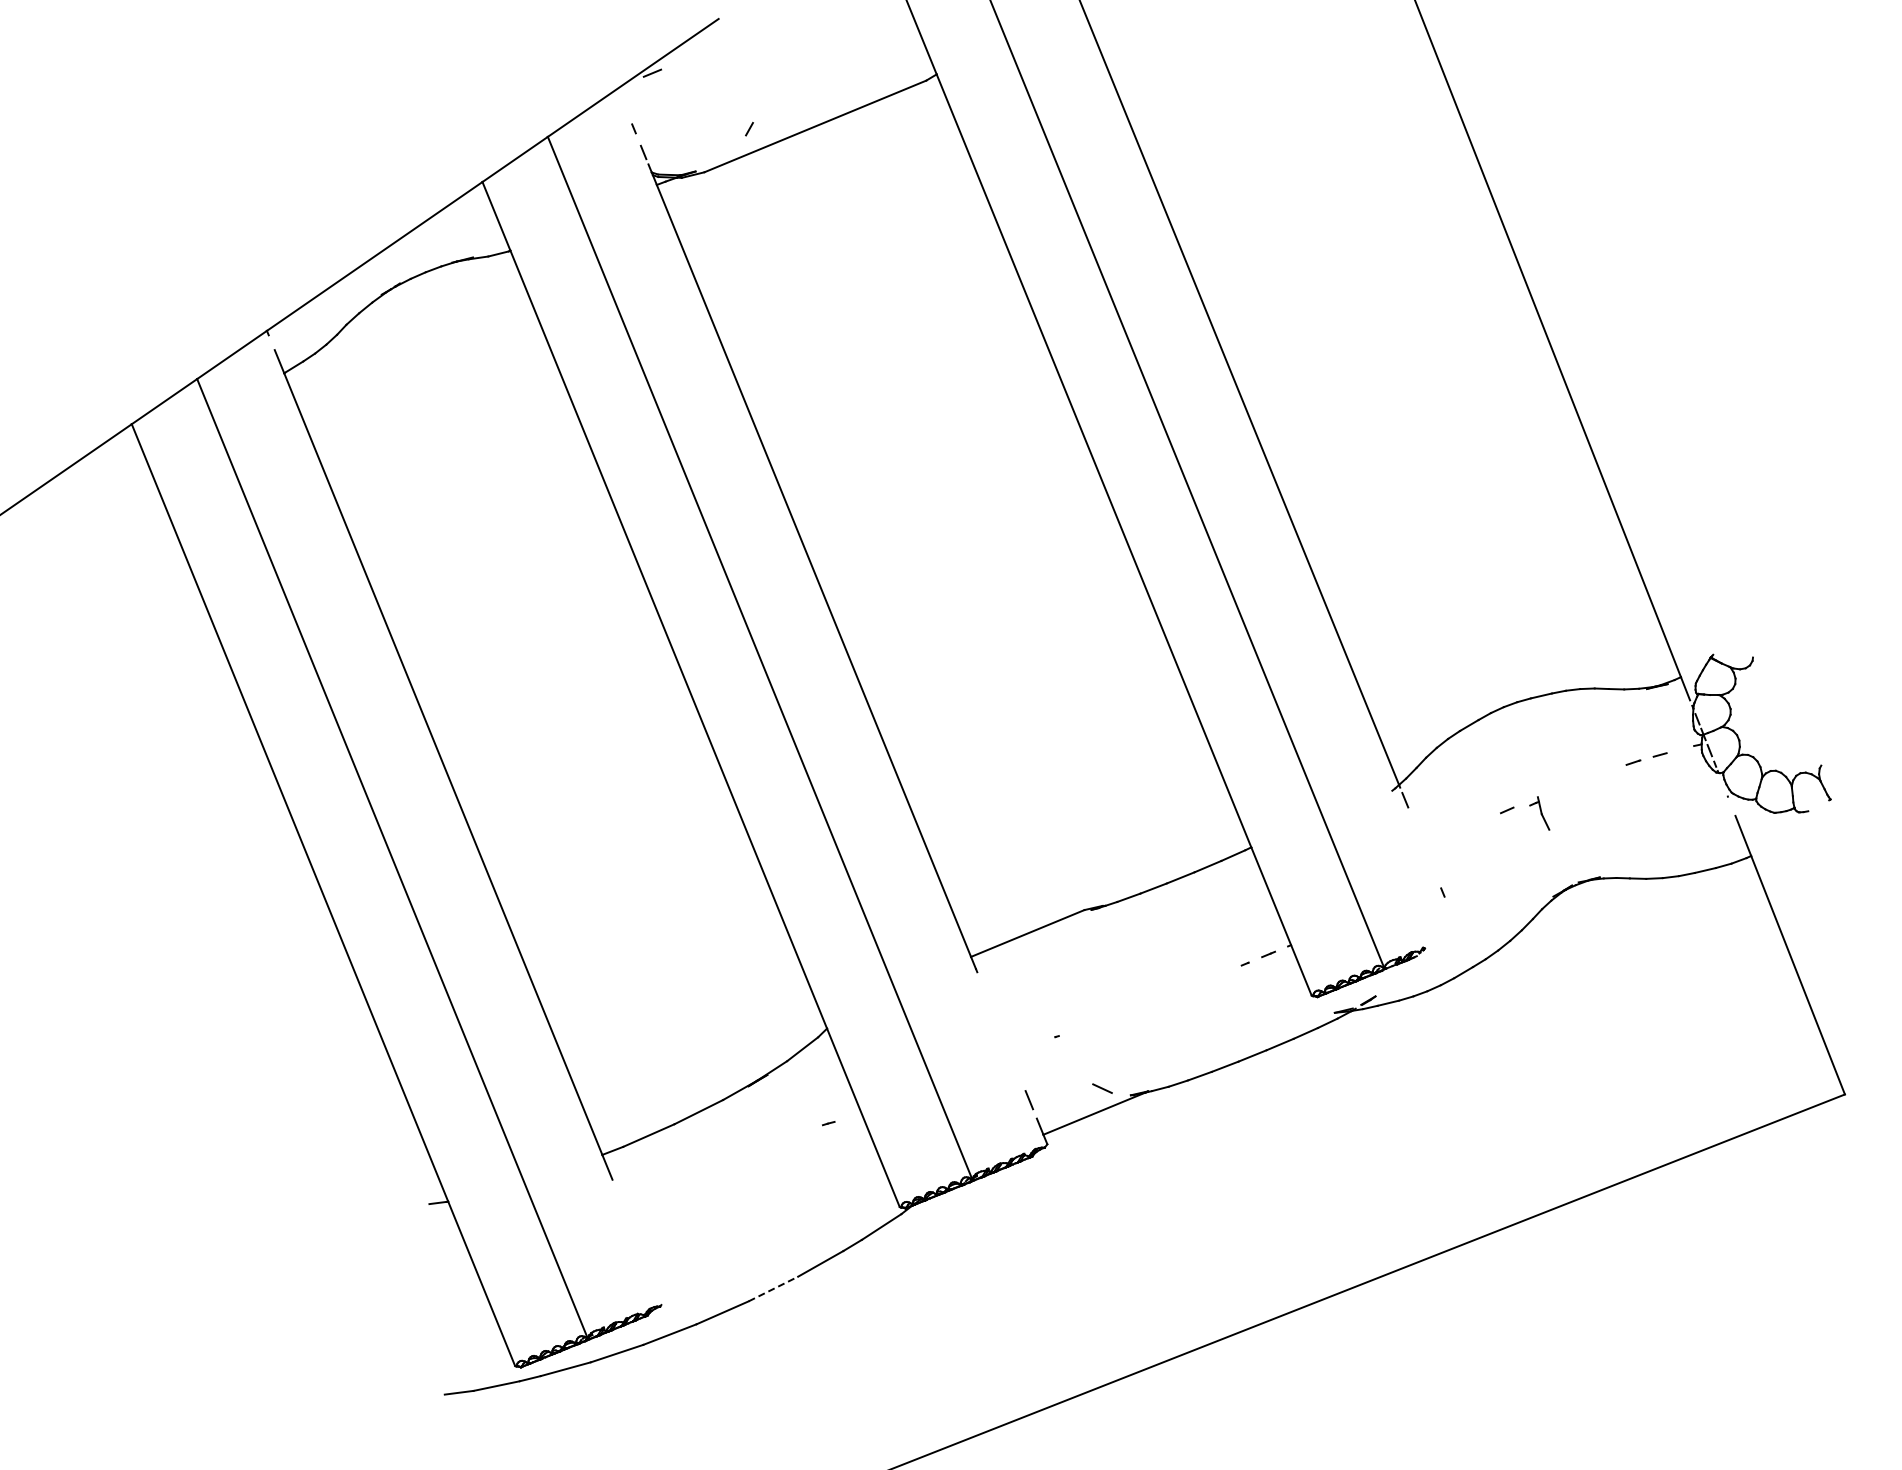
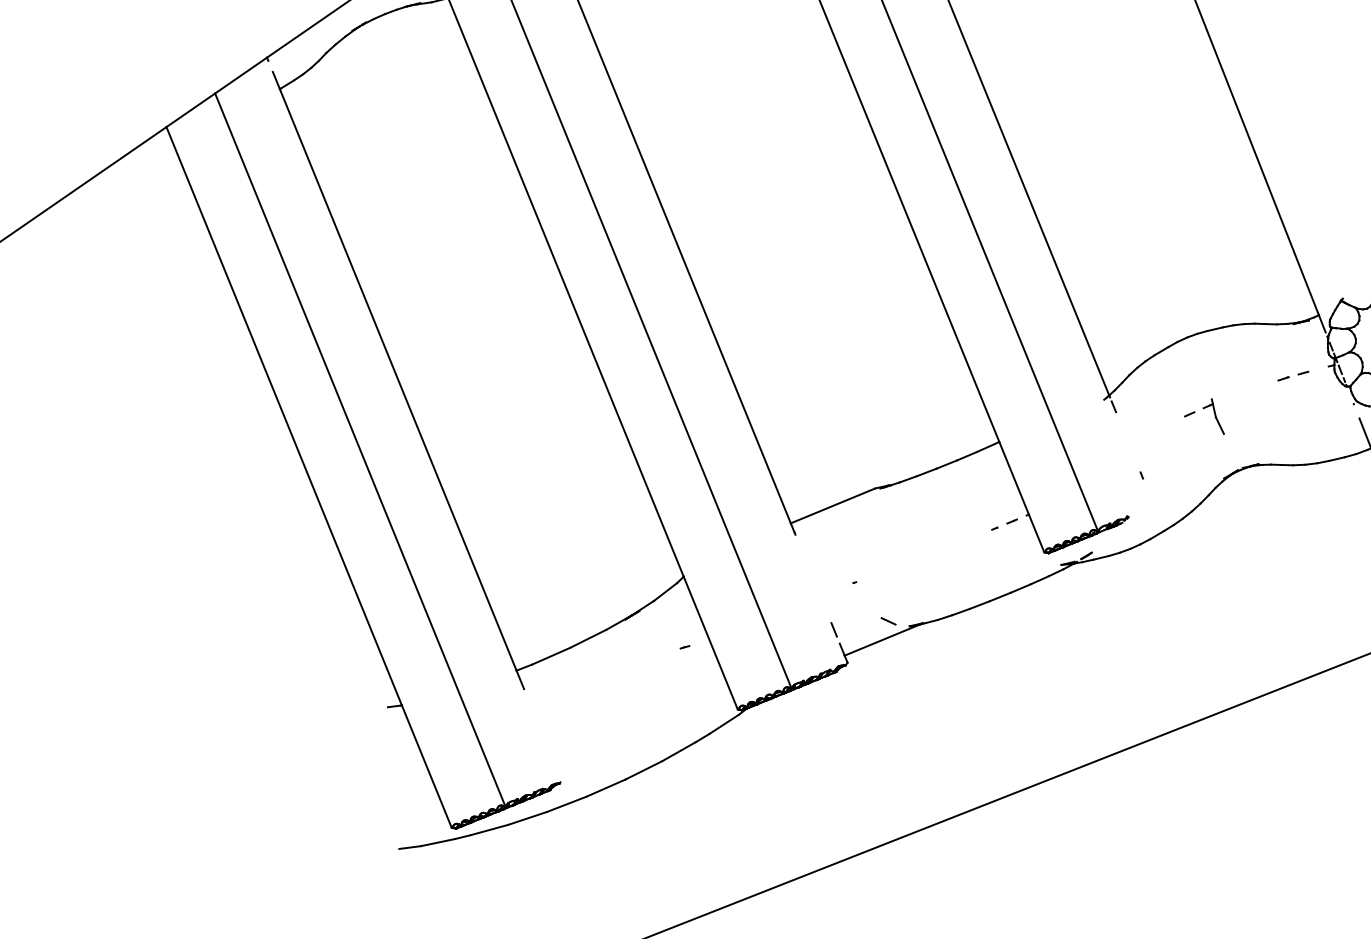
part: (1539, 813) -> (1213, 416), size x1.43
line: (773, 1289) -> (643, 770), dashed -> solid

